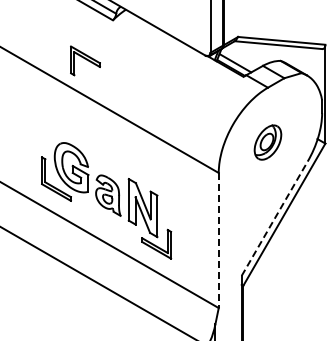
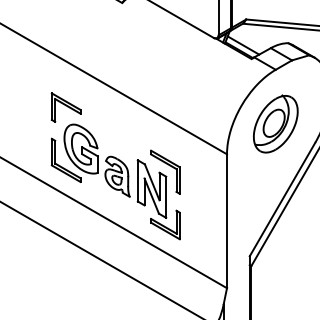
part: (85, 60) -> (66, 107), moved
part: (267, 142) -> (275, 124), size x1.67
part: (159, 184) -> (168, 165), added
line: (274, 218) -> (282, 199), dashed -> solid
line: (218, 240) -> (226, 221), dashed -> solid

